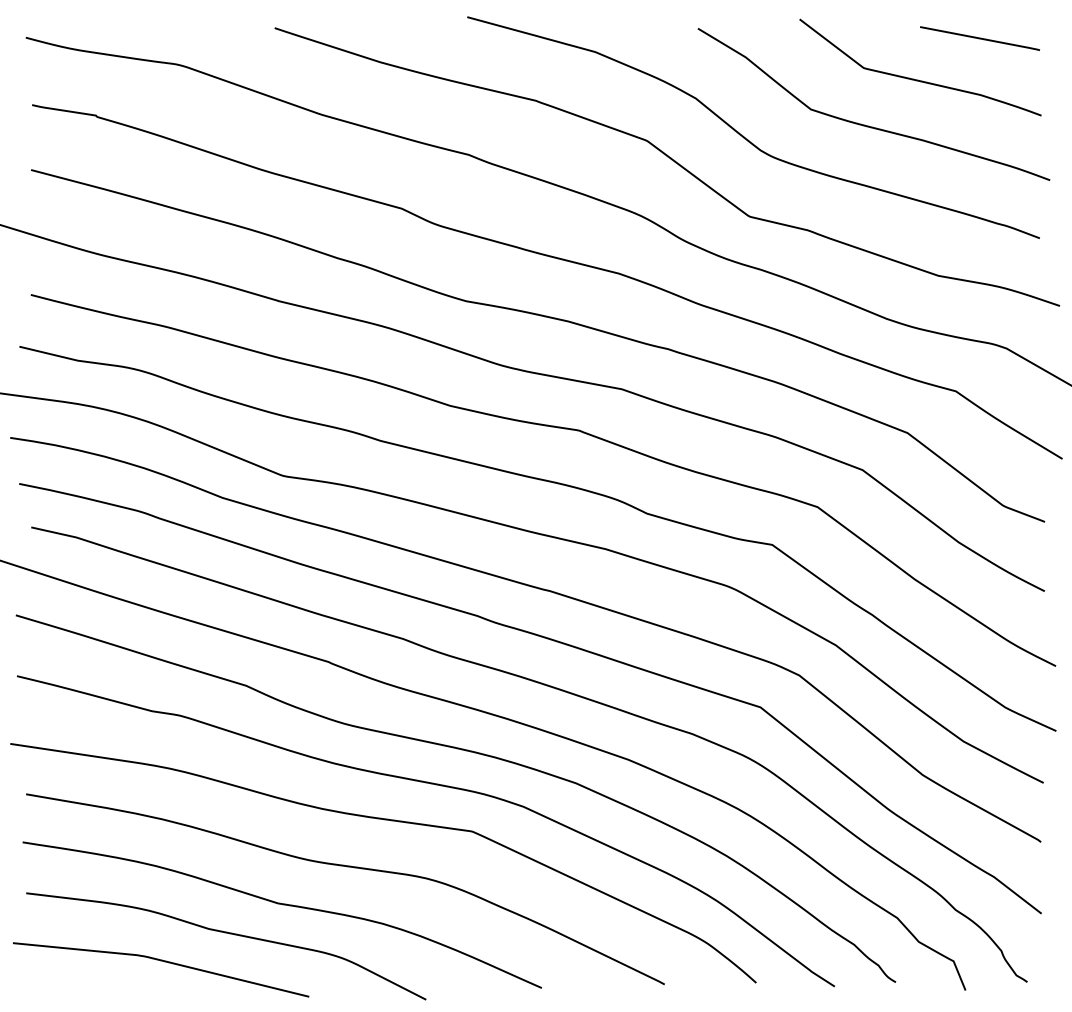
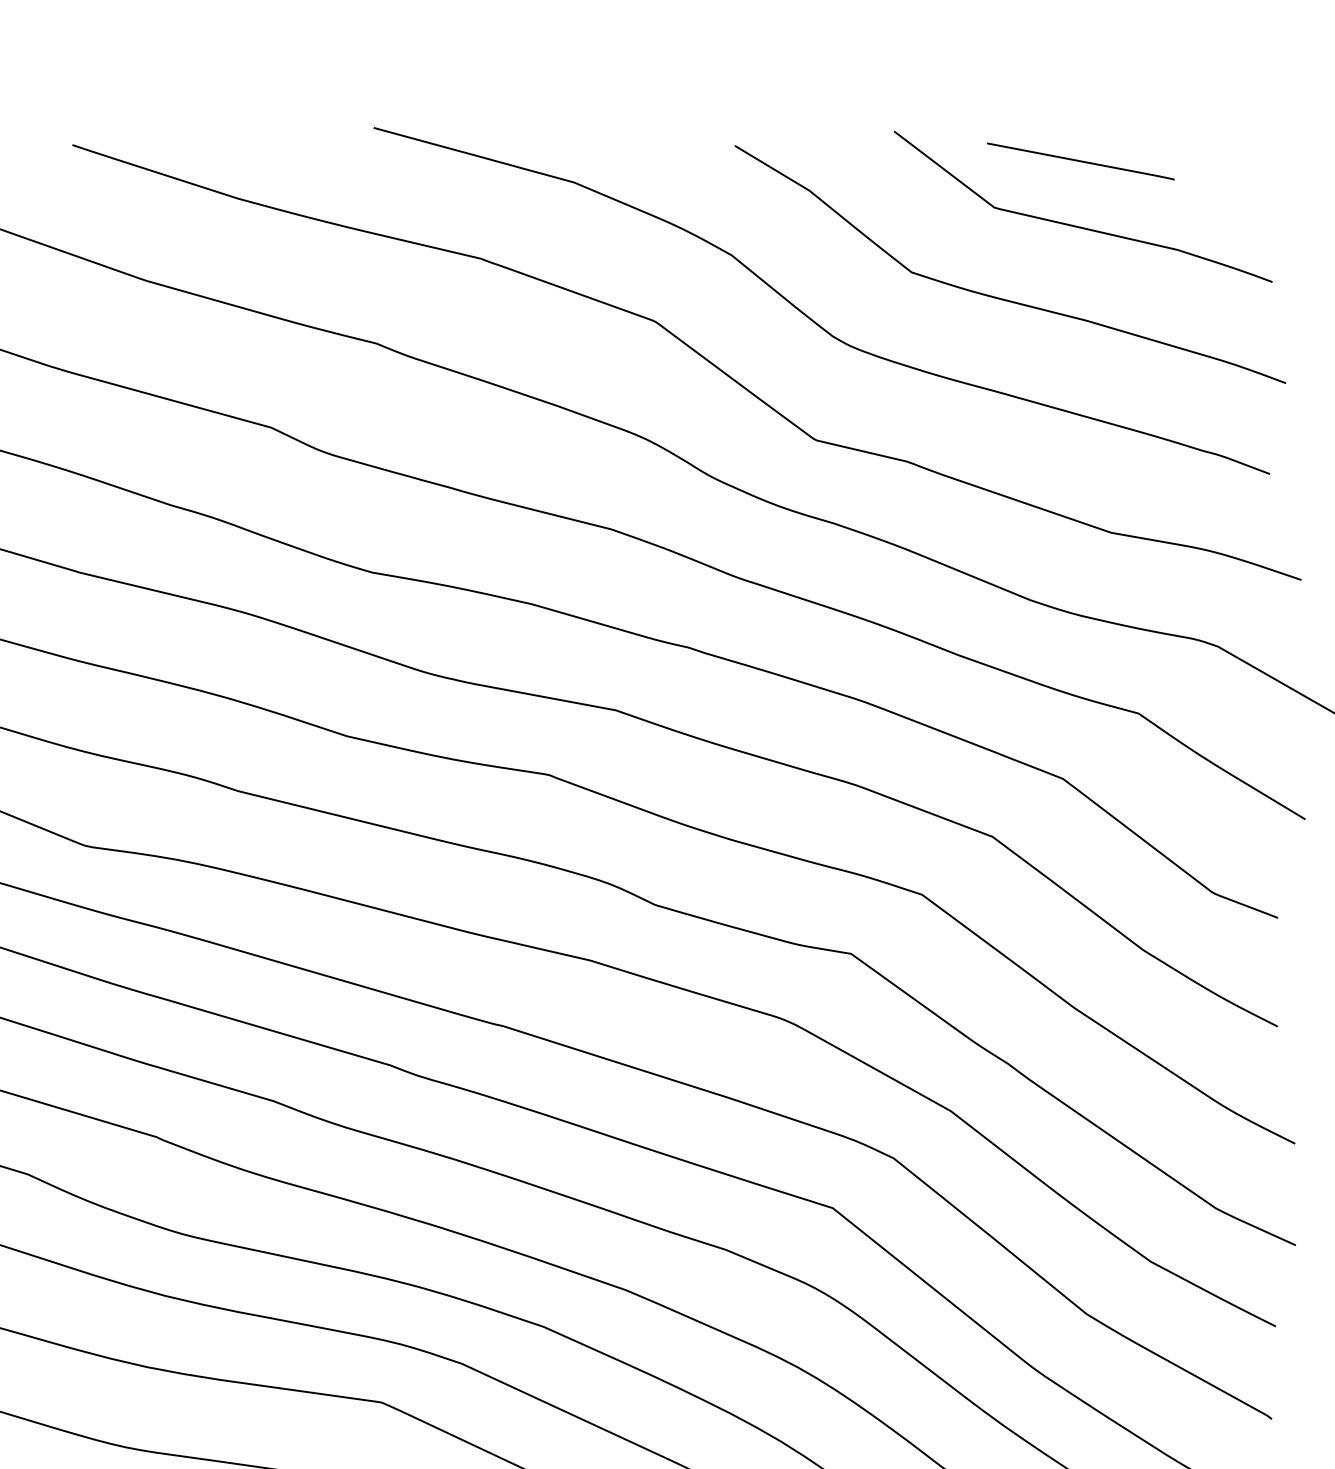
line: (979, 38) -> (1080, 161), moved

